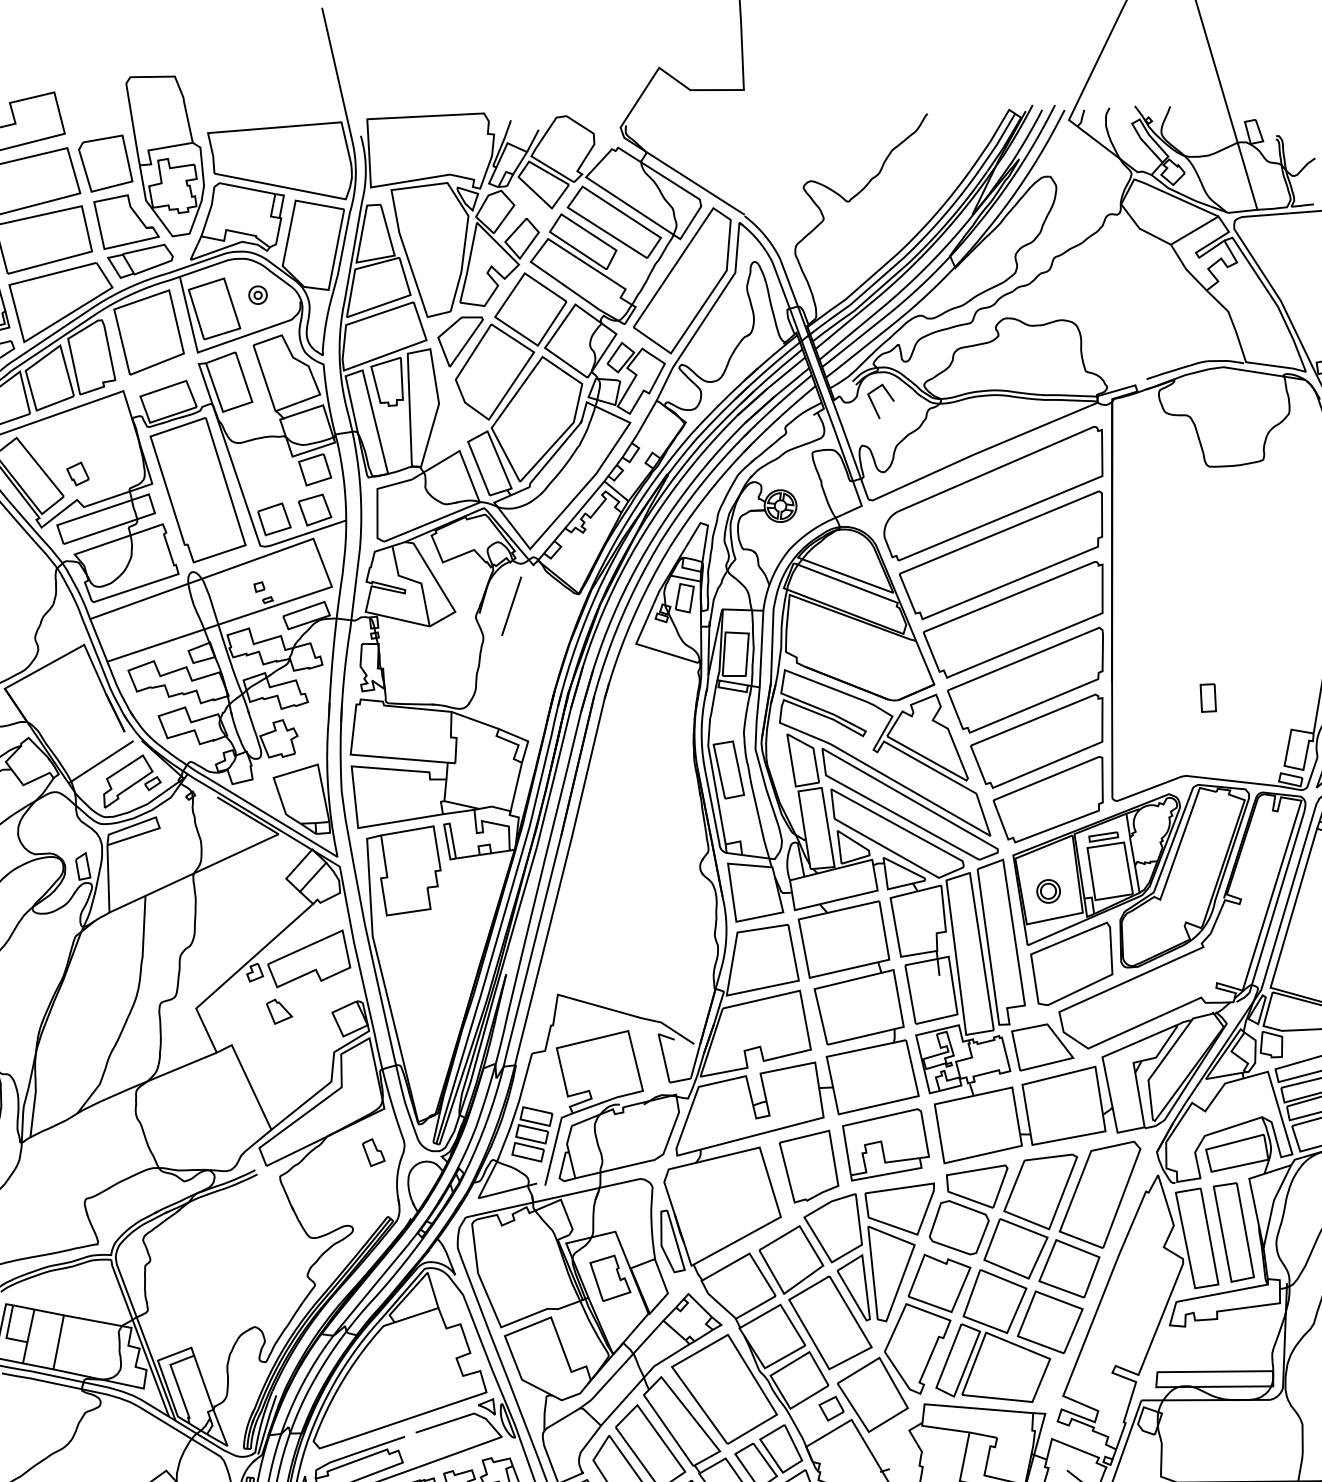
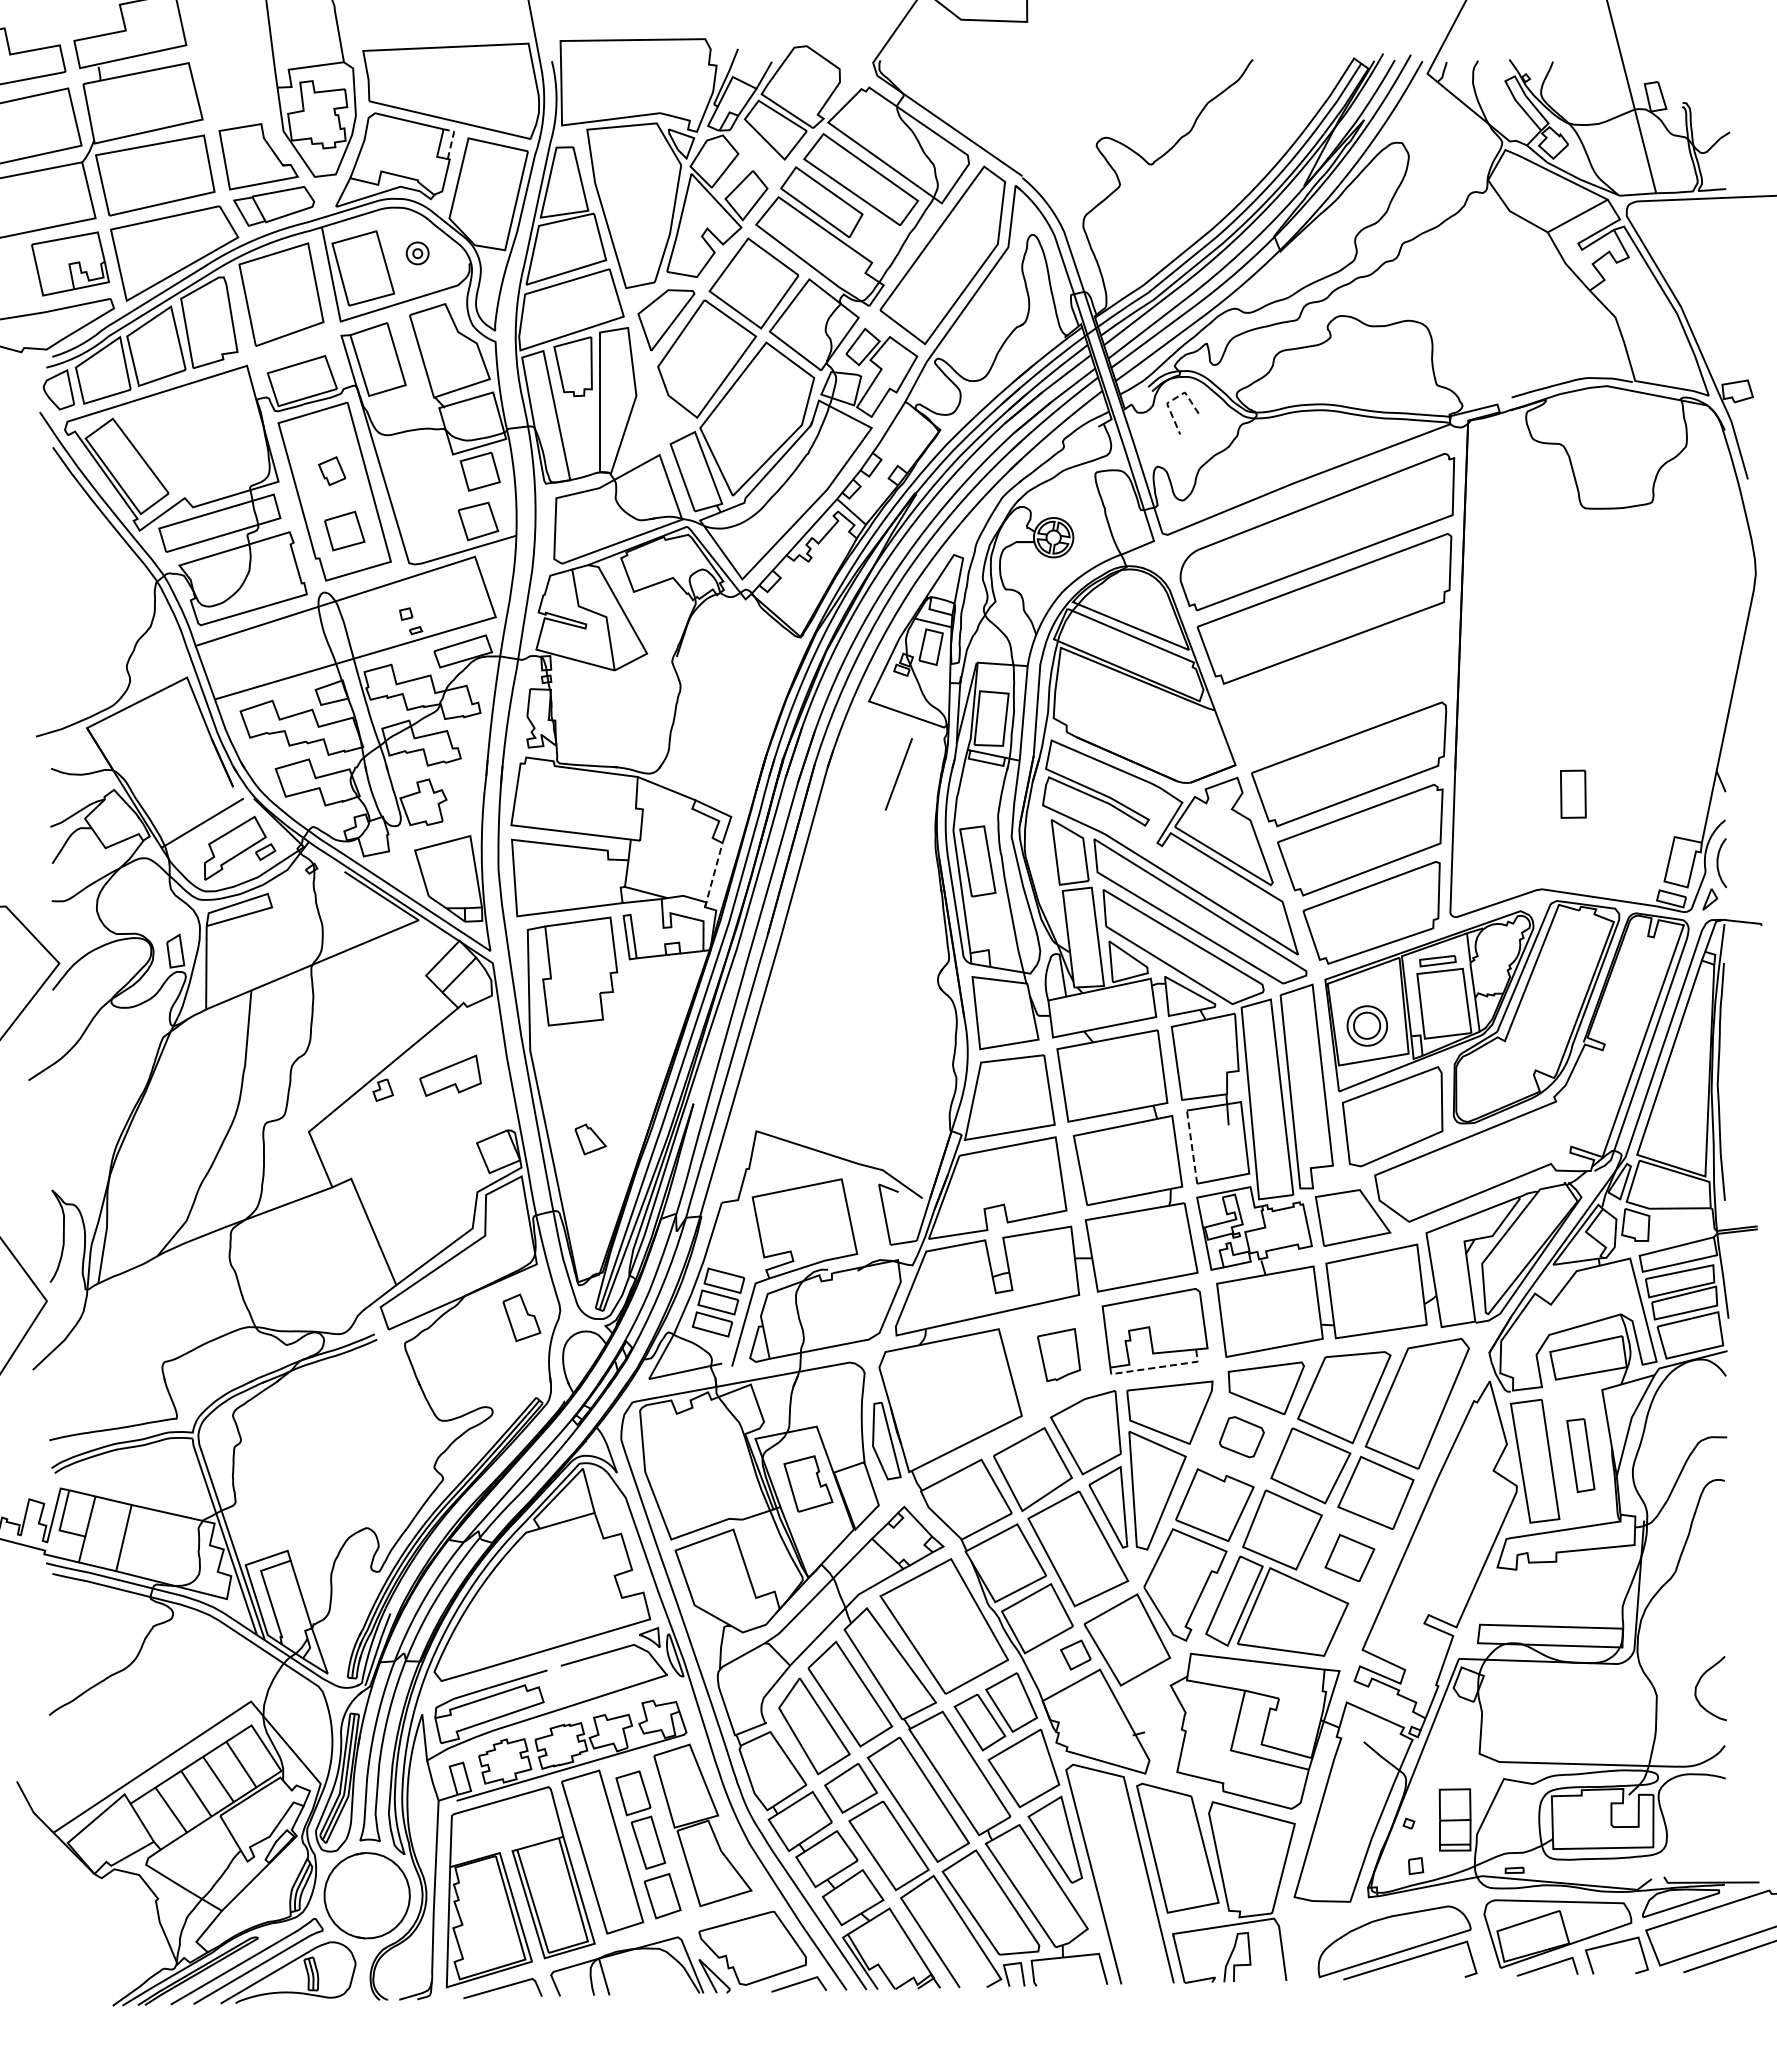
part: (105, 164) -> (235, 84), removed
line: (282, 202) -> (452, 140), solid -> dashed
line: (872, 390) -> (1172, 399), solid -> dashed
part: (78, 474) -> (332, 471), moved
part: (274, 518) -> (344, 530), moved
line: (511, 606) -> (898, 774), moved
part: (1013, 620) -> (1336, 689), removed
part: (1208, 697) -> (1573, 793), size x1.4
line: (515, 789) -> (713, 875), solid -> dashed
part: (1048, 891) -> (1367, 1025), size x1.4
part: (308, 958) -> (450, 1075), size x0.6
line: (910, 994) -> (1192, 1147), solid -> dashed
part: (279, 1011) -> (590, 1139), moved
part: (373, 1152) -> (521, 1317), size x1.4
part: (808, 1166) -> (1058, 1354), size x0.6
line: (889, 1173) -> (1157, 1367), solid -> dashed
part: (959, 1227) -> (1241, 1436), size x0.6
part: (1233, 1232) -> (1580, 1455), size x0.6
part: (1049, 1321) -> (1349, 1557), size x0.6

